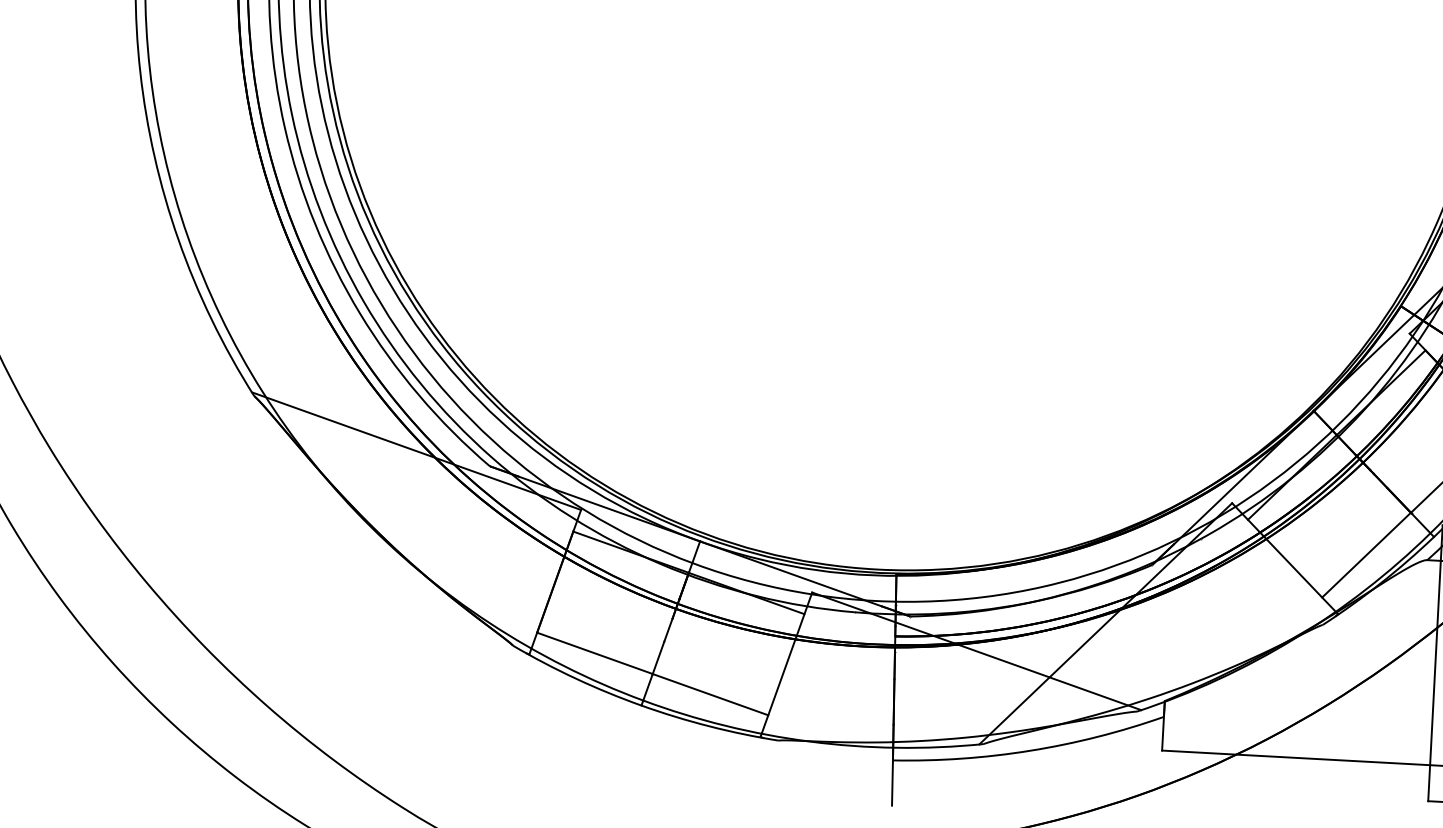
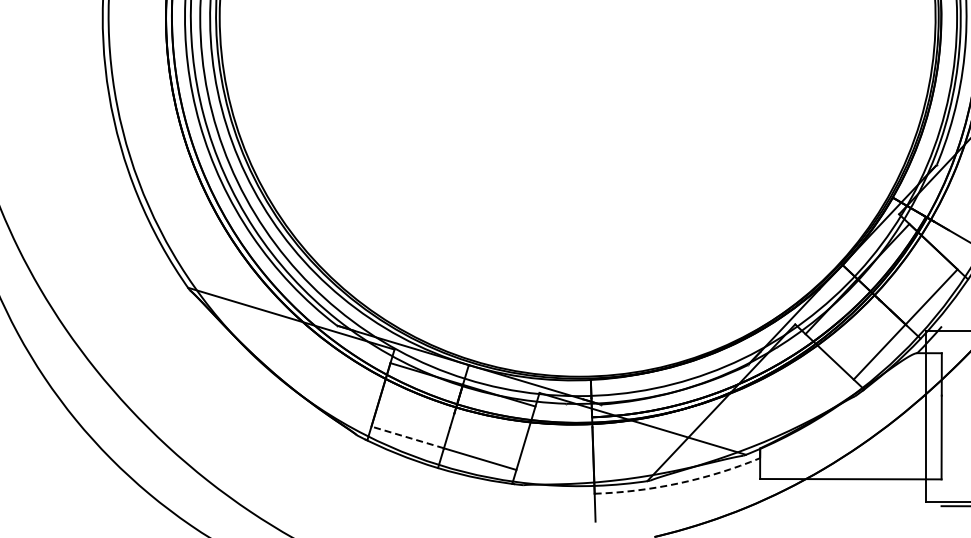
line: (594, 653) -> (407, 437), solid -> dashed
arc: (1029, 750) -> (678, 483), solid -> dashed

